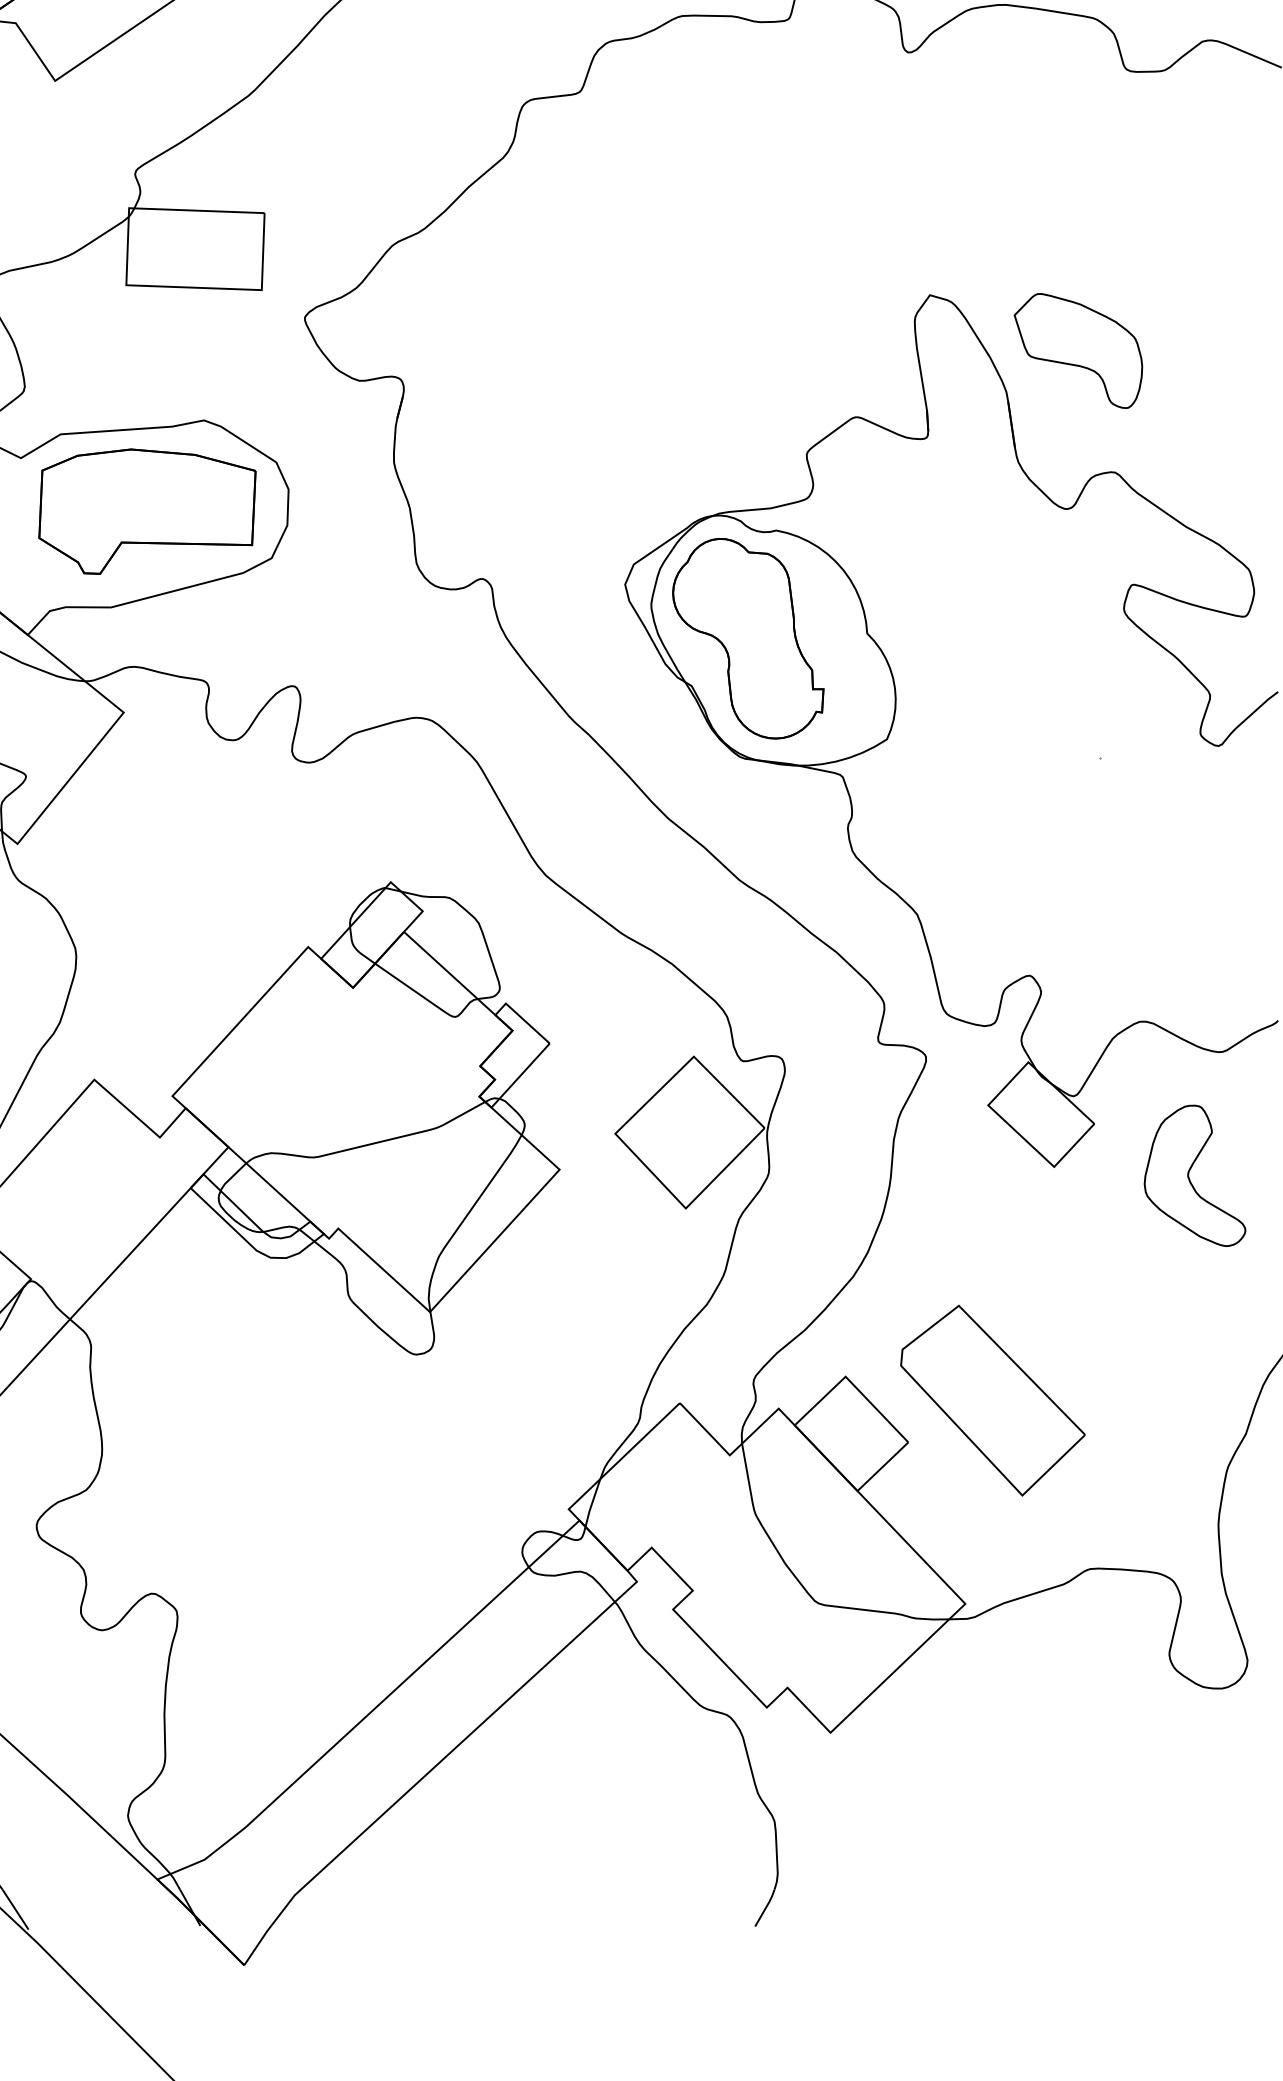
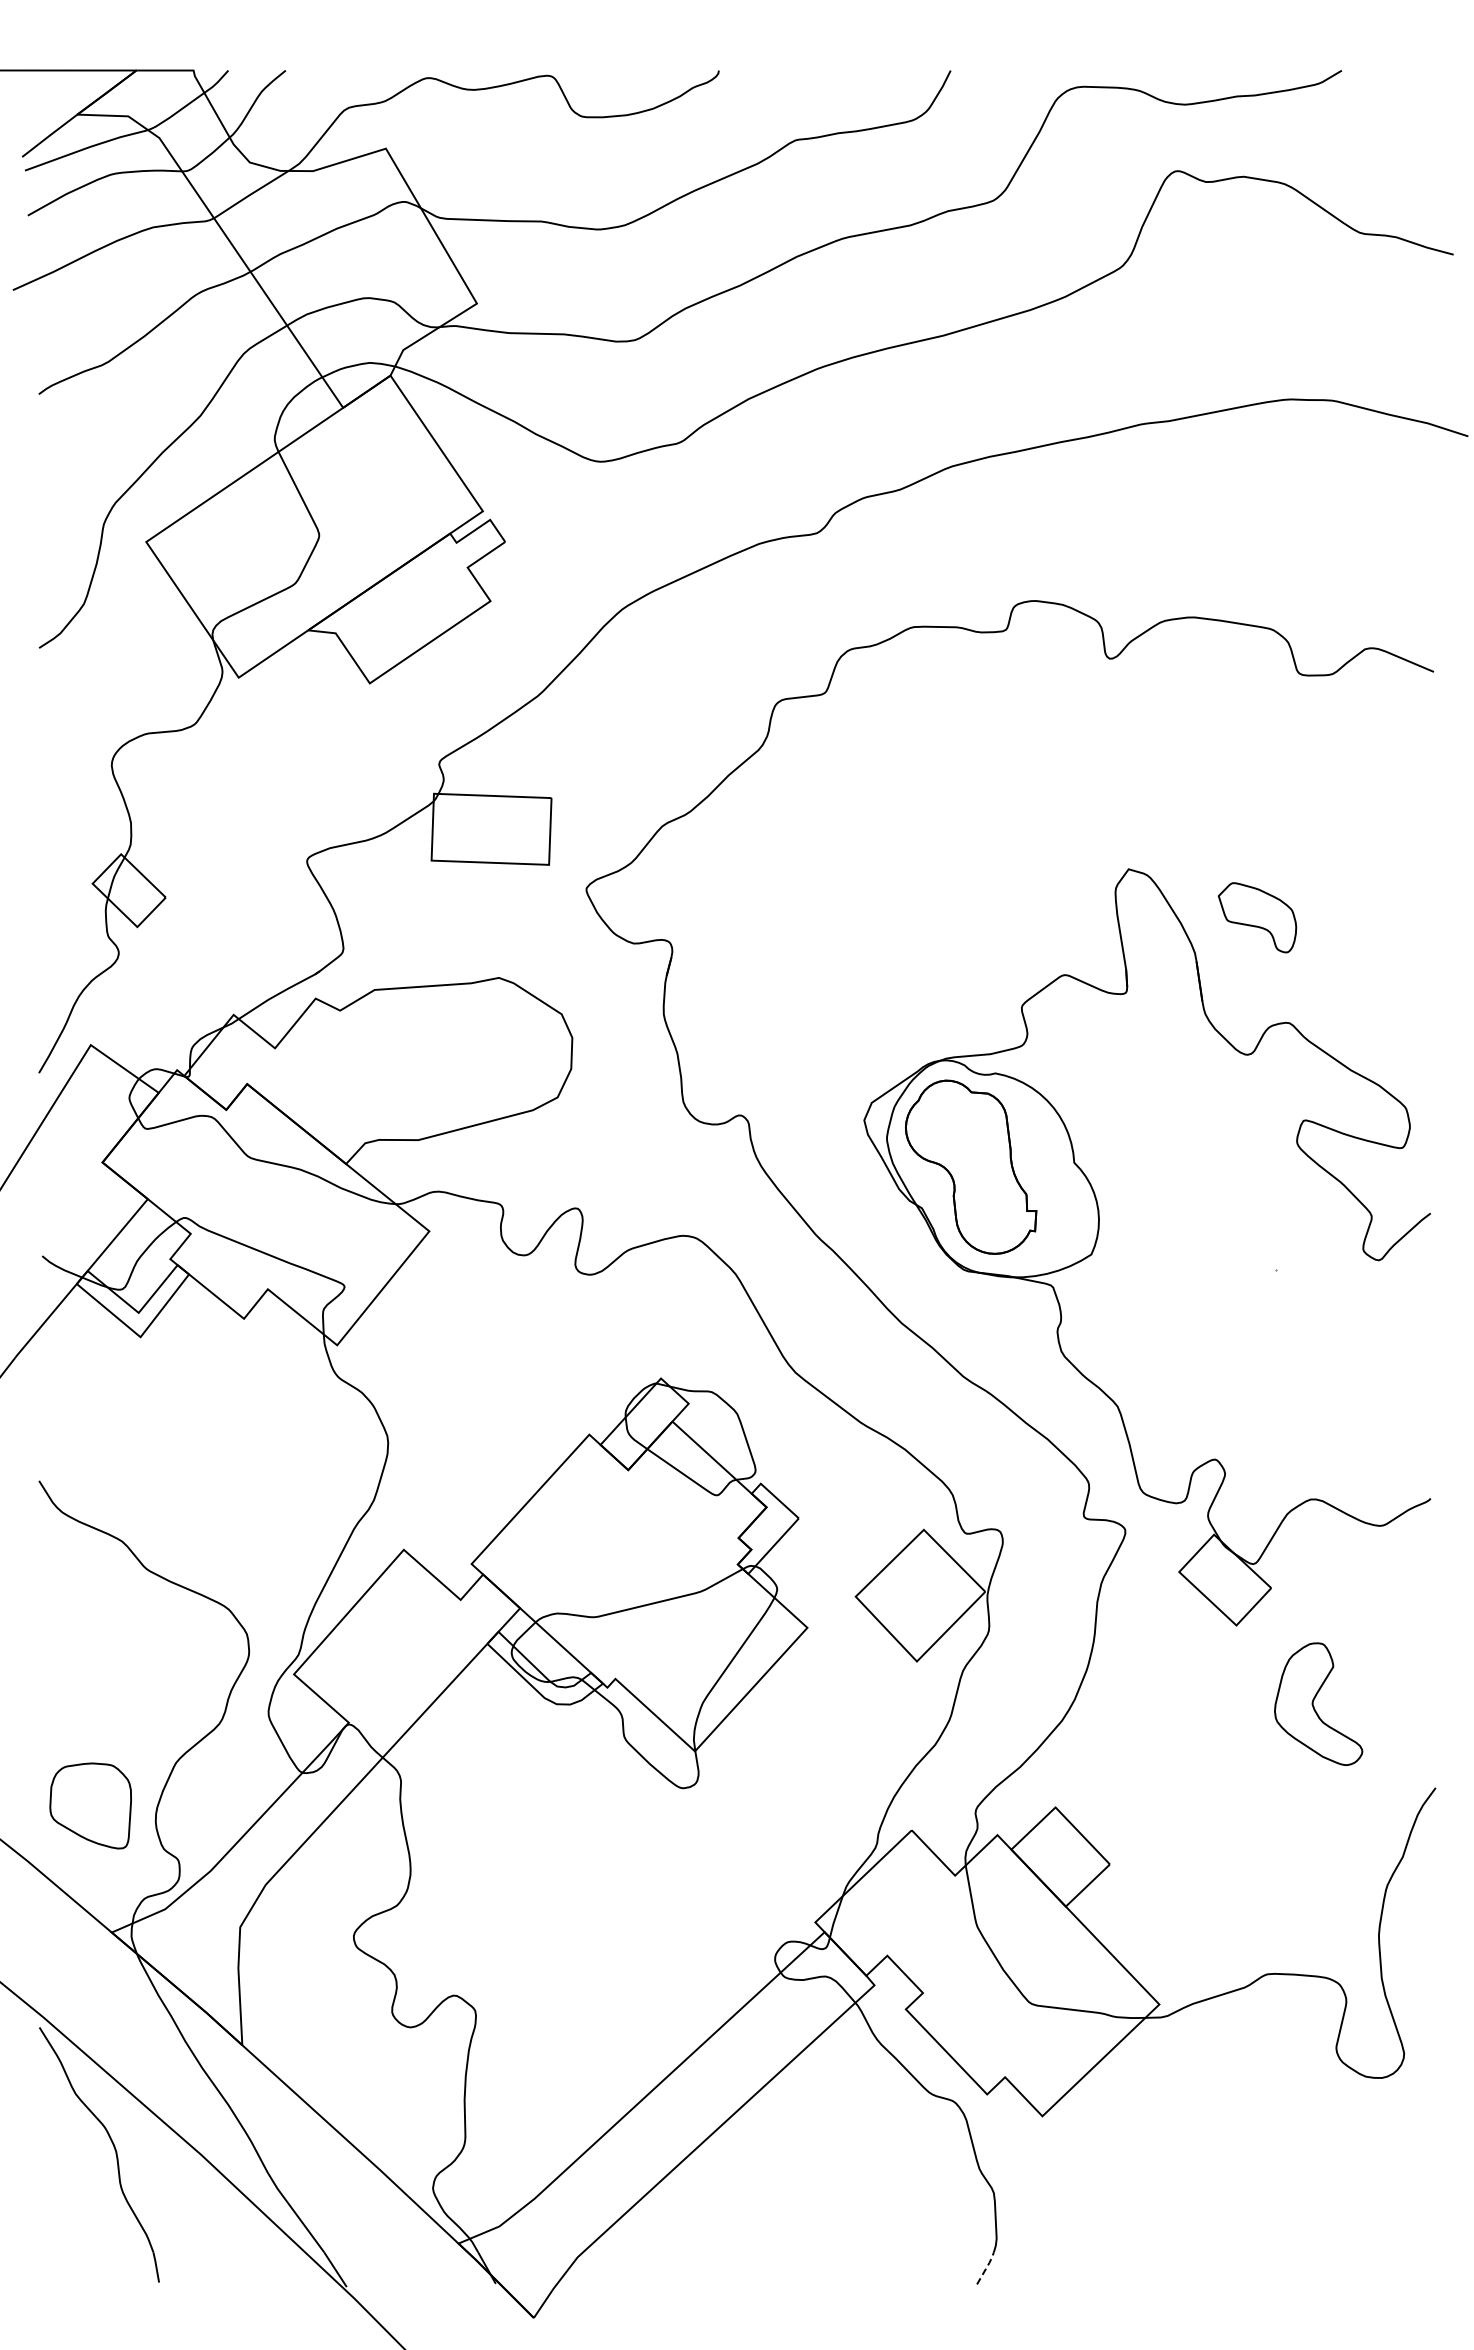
part: (1078, 350) -> (1257, 917), size x0.7
part: (146, 511) -> (449, 1056), removed
part: (1194, 1175) -> (1318, 1703), moved
part: (991, 1401) -> (1182, 1828), removed
line: (766, 1907) -> (986, 2267), solid -> dashed

